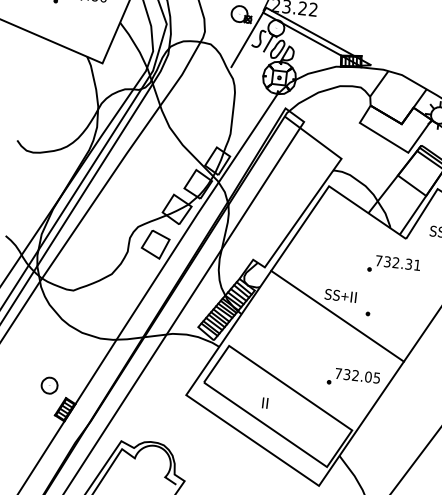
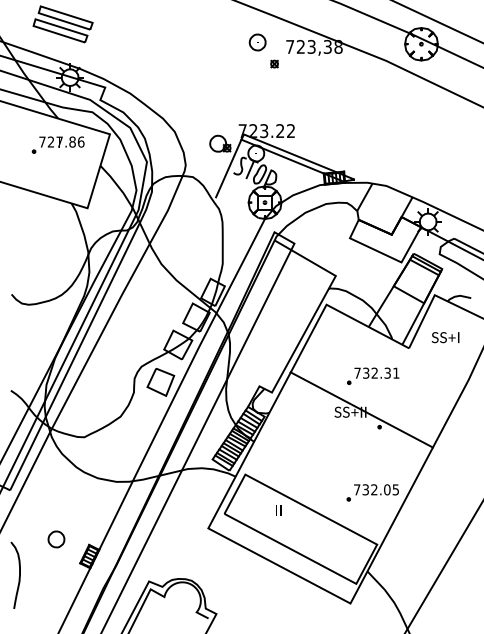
part: (394, 264) -> (373, 375), moved
line: (337, 315) -> (361, 409), moved
part: (49, 385) -> (56, 539), moved
text: (265, 403) -> (278, 510), moved

